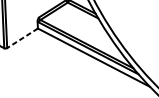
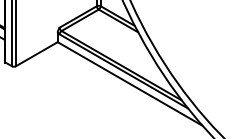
line: (22, 38) -> (36, 54), dashed -> solid

